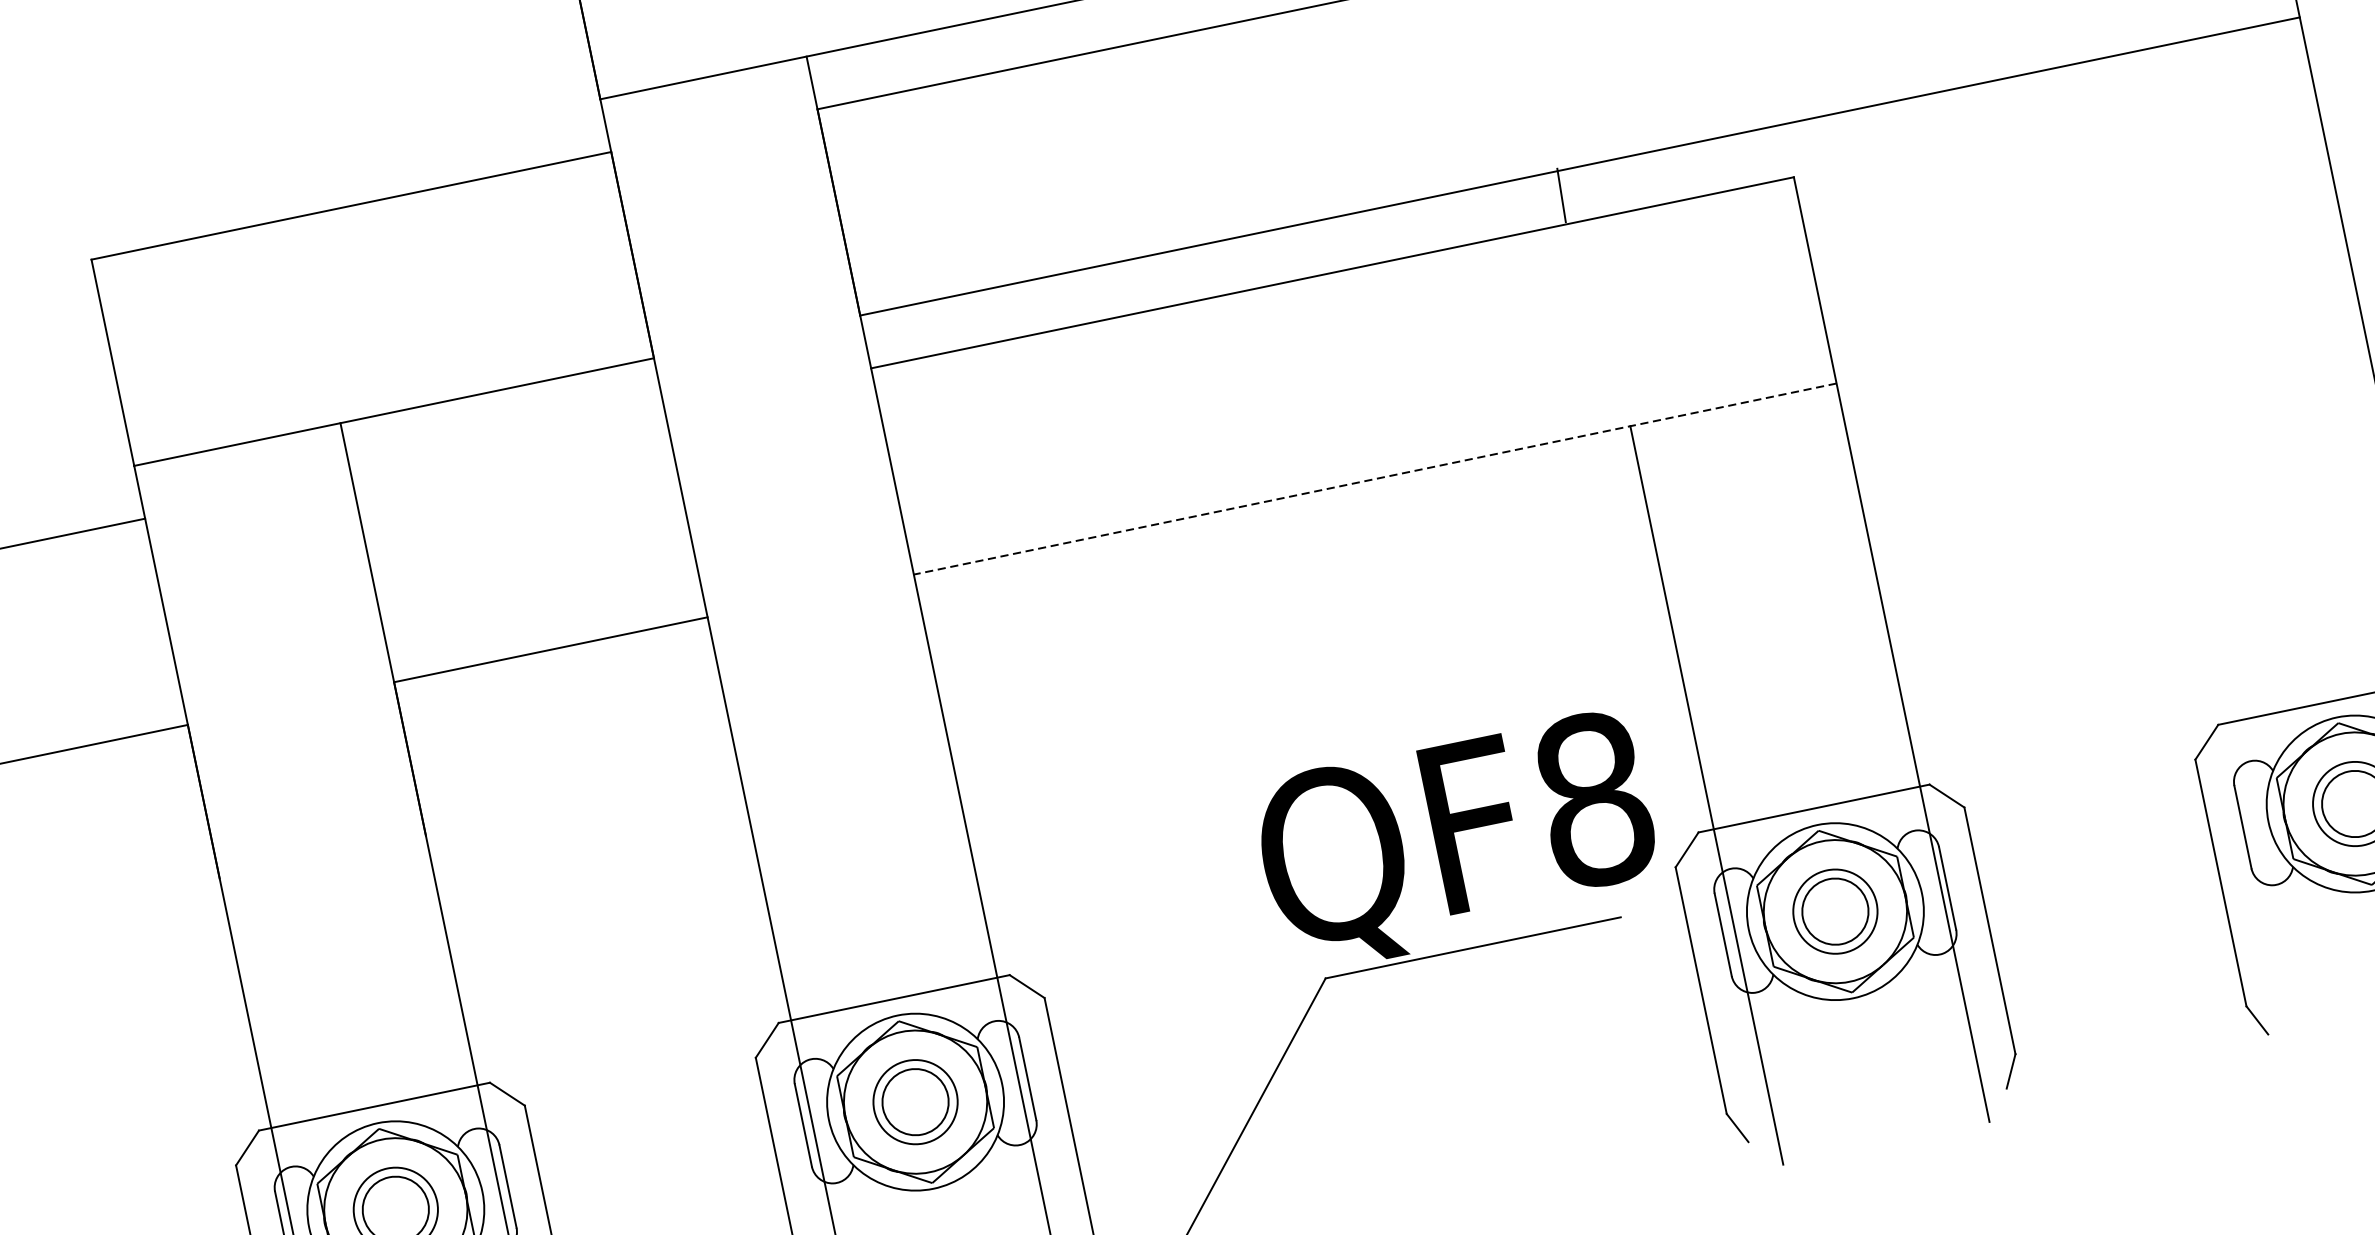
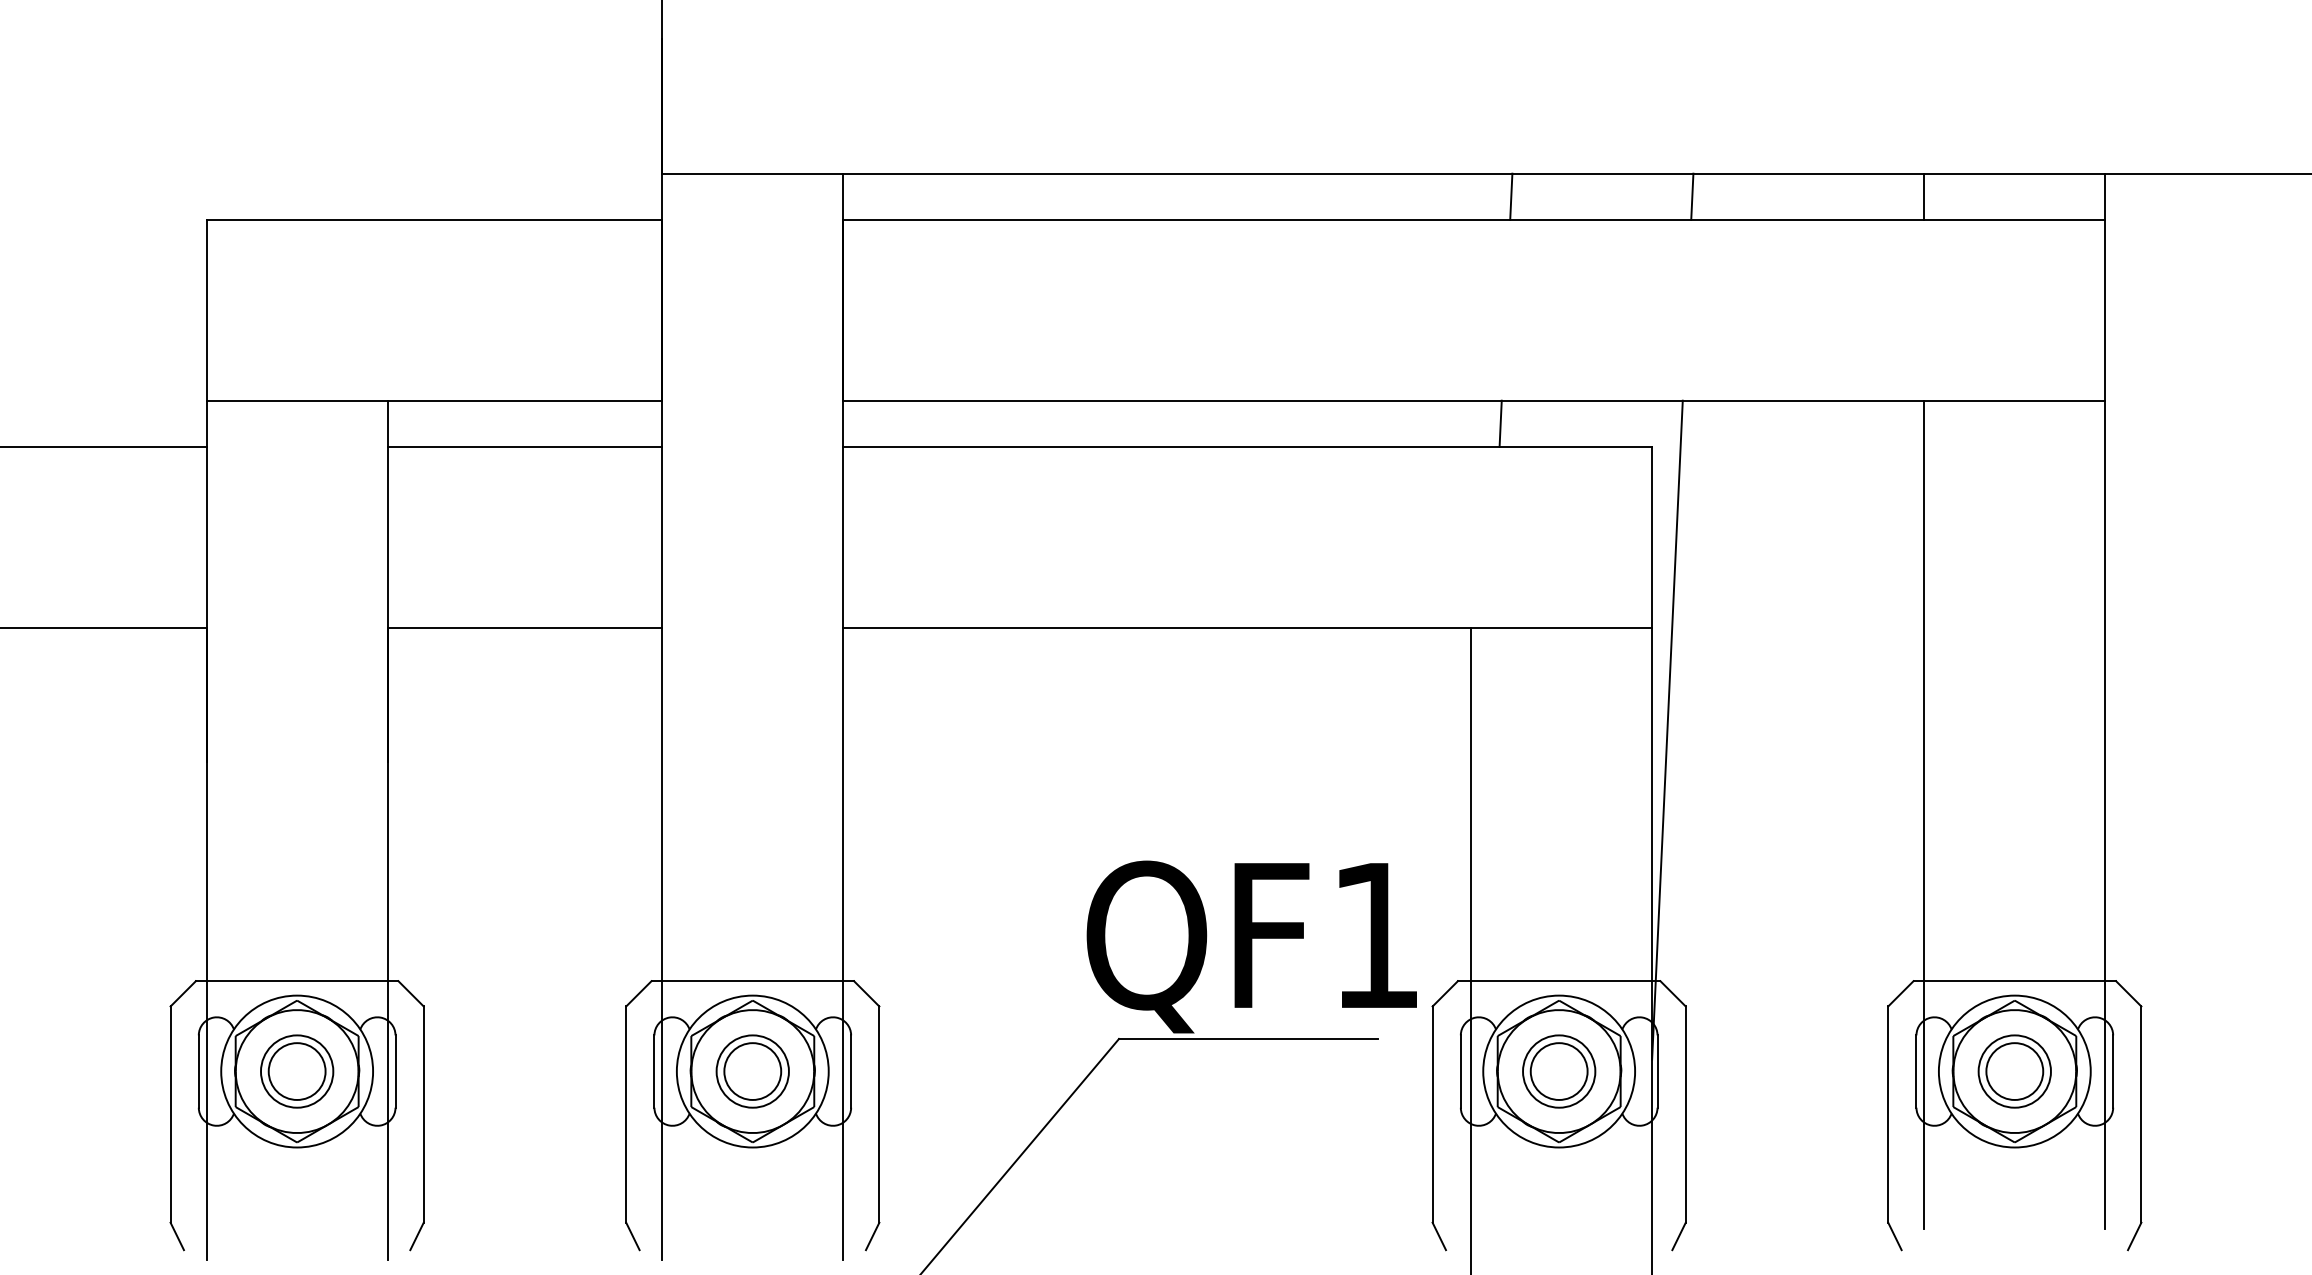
line: (1561, 195) -> (1500, 423), moved
line: (507, 443) -> (524, 446), added
line: (1374, 478) -> (1247, 627), dashed -> solid
line: (1878, 495) -> (1667, 729), added
line: (2191, 532) -> (1924, 814), added
text: (1594, 799) -> (1376, 935), QF8 -> QF1

